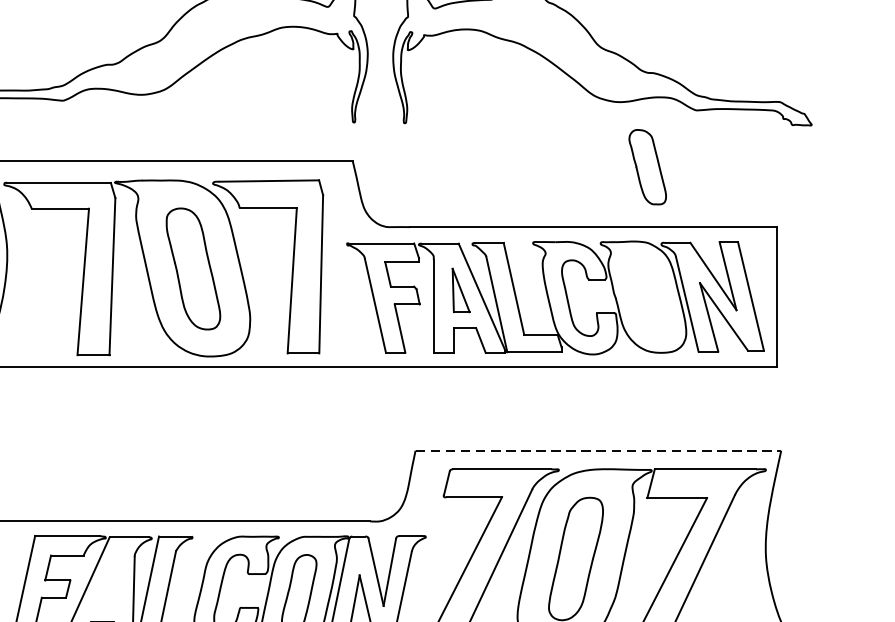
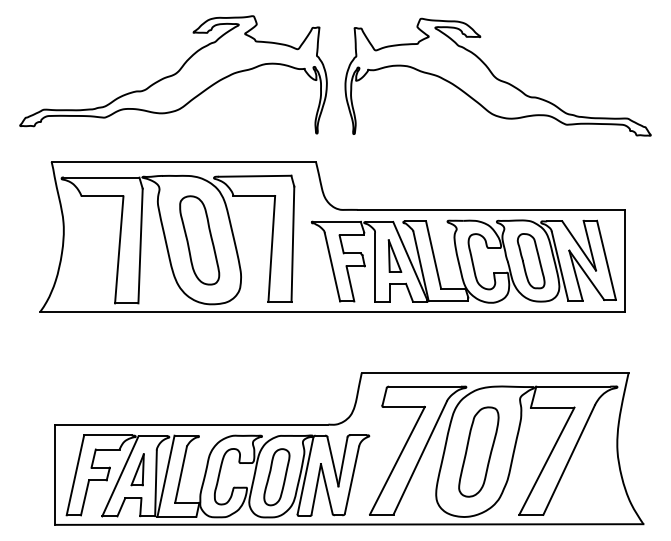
curve: (638, 169) -> (524, 262), moved
line: (598, 451) -> (495, 373), dashed -> solid
part: (108, 582) -> (137, 469), added

